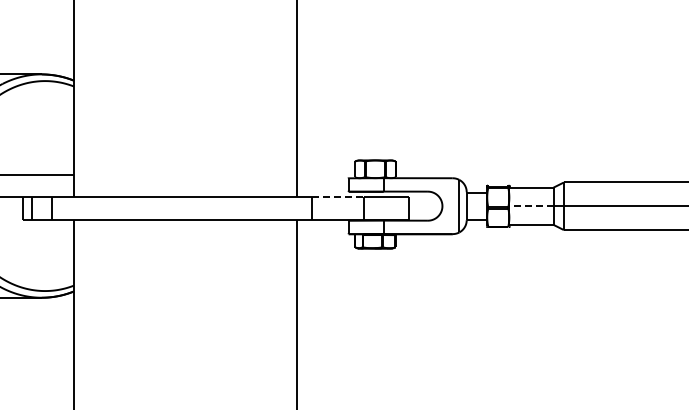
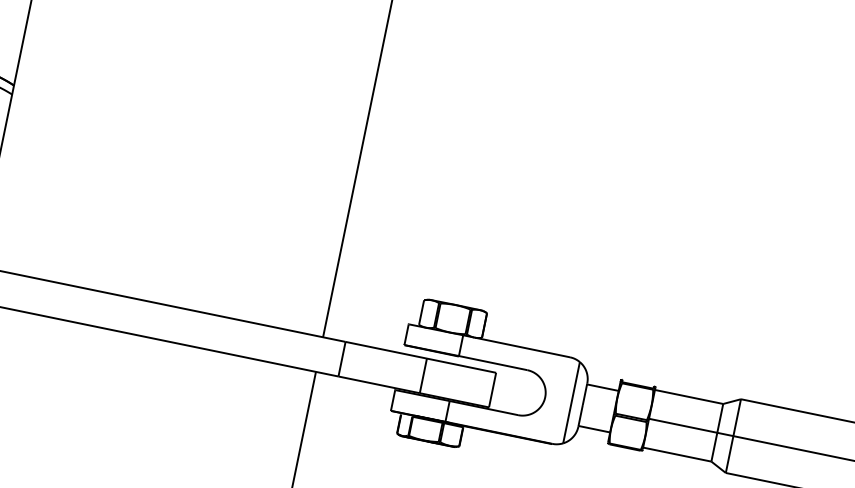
line: (338, 197) -> (386, 350), dashed -> solid
line: (531, 206) -> (683, 426), dashed -> solid

